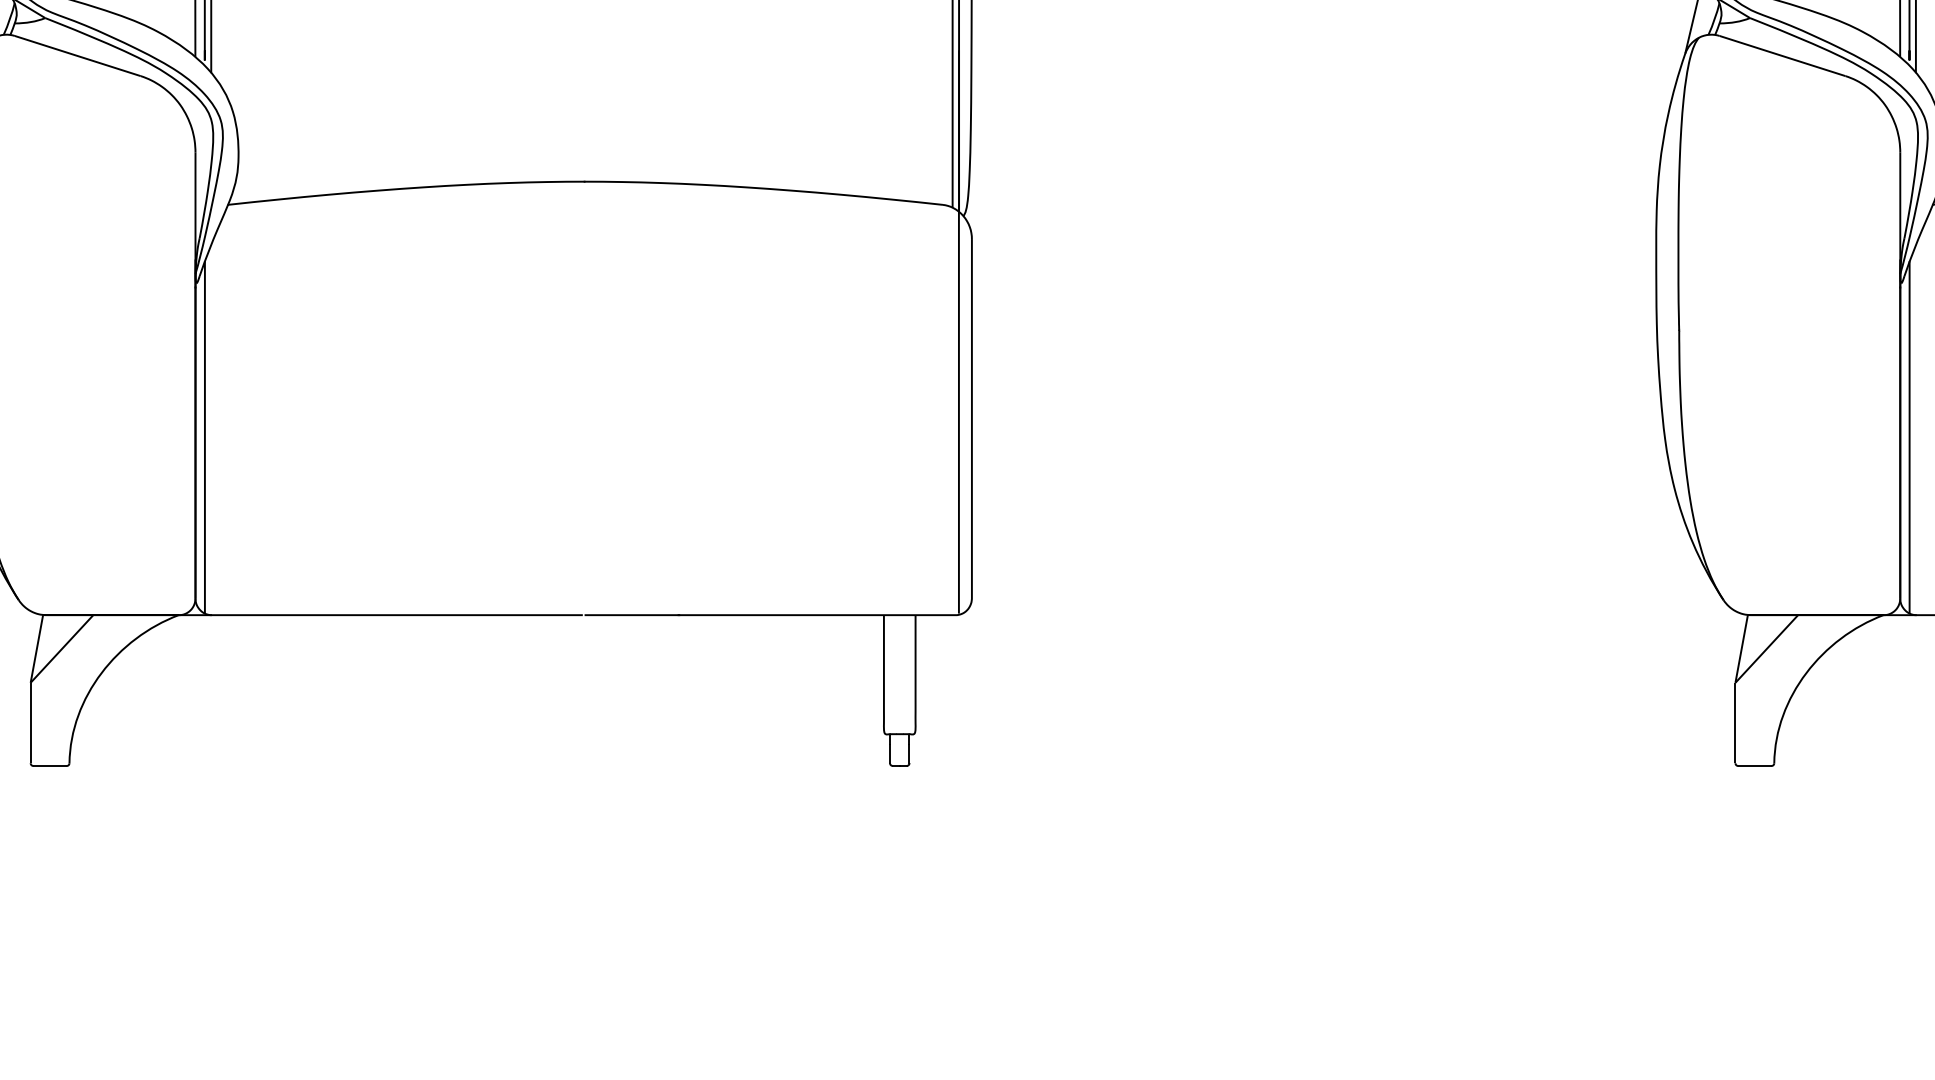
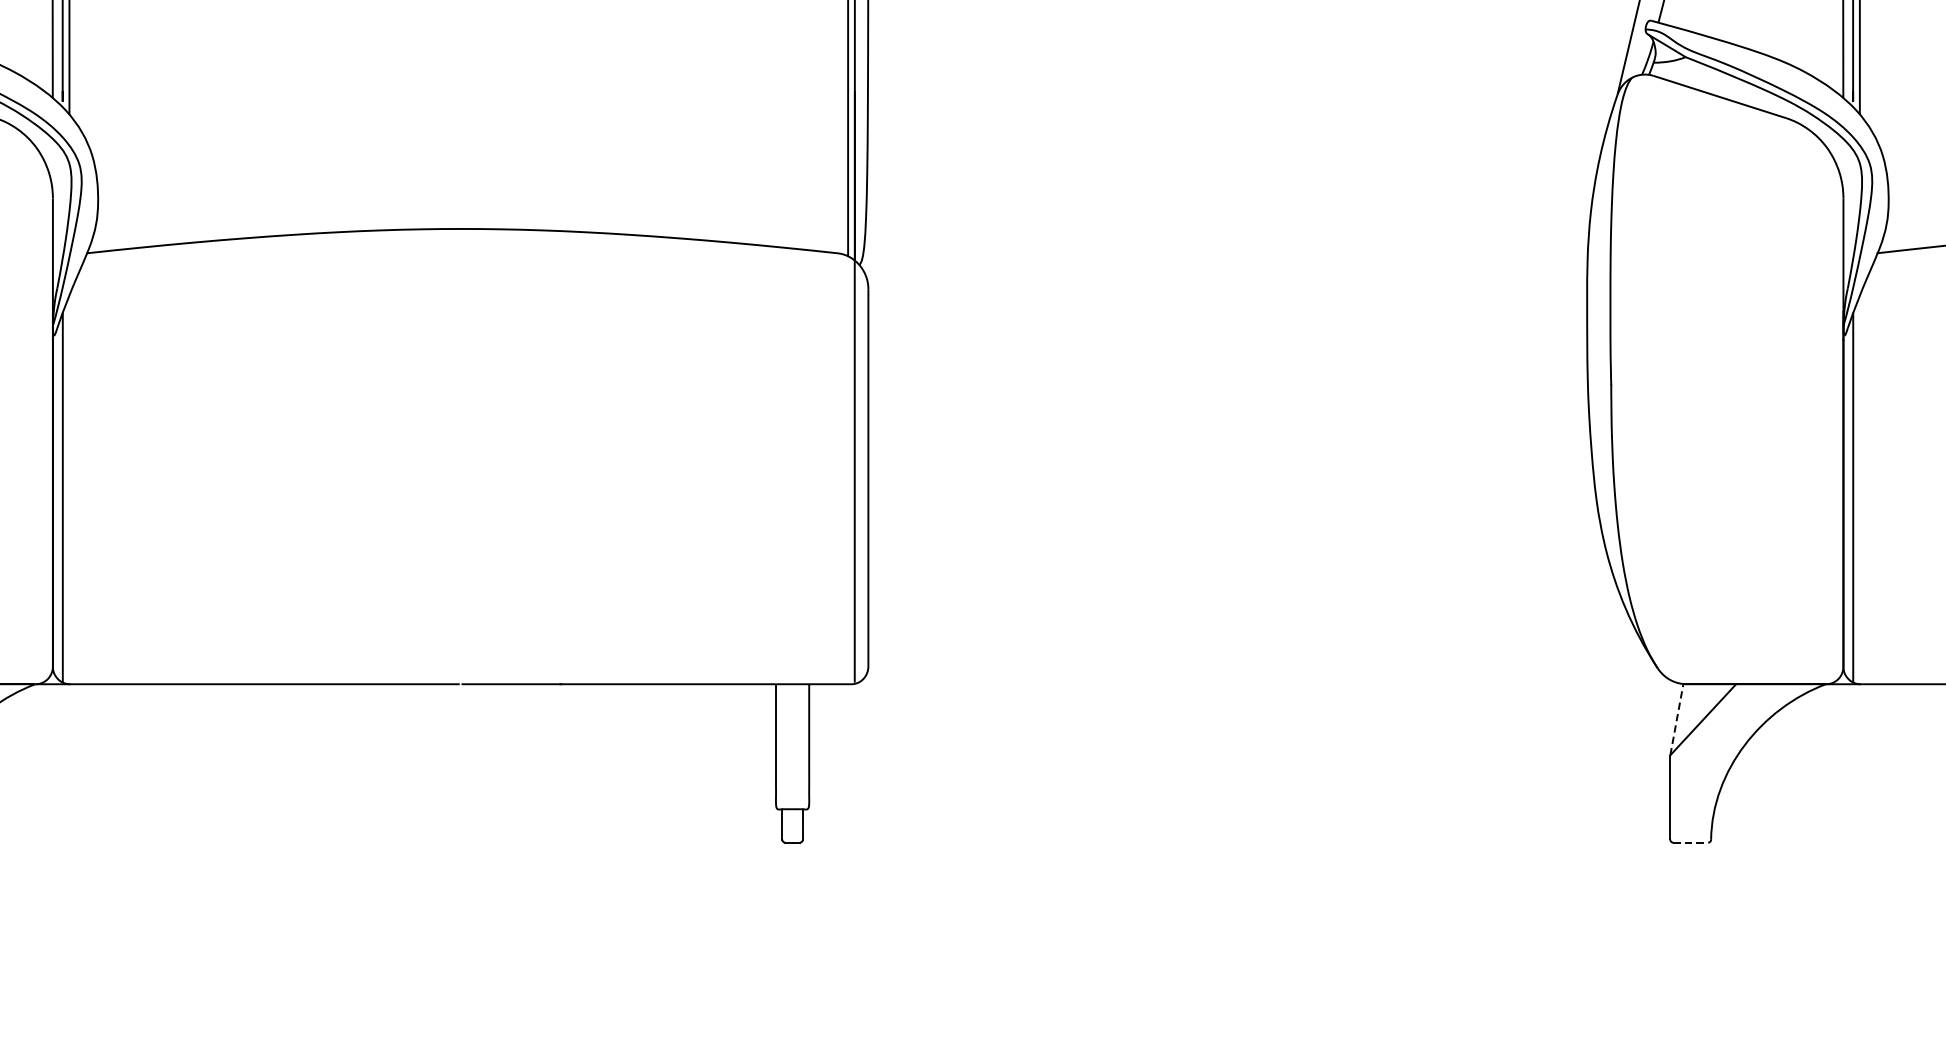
line: (1741, 648) -> (1676, 719), solid -> dashed
line: (1754, 766) -> (1690, 843), solid -> dashed

